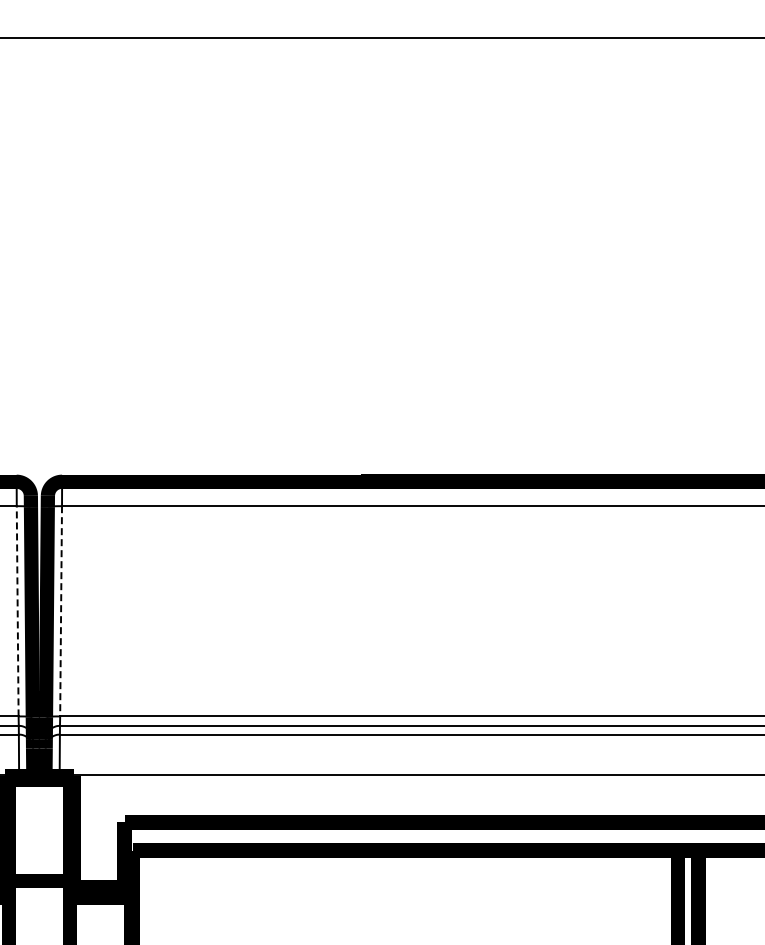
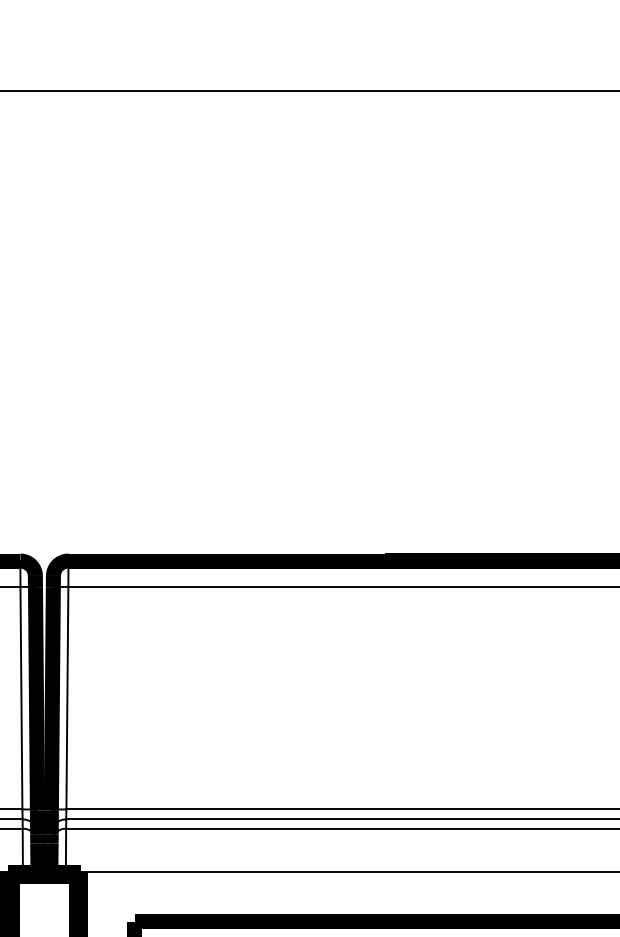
line: (17, 610) -> (21, 697), dashed -> solid
line: (61, 611) -> (67, 698), dashed -> solid

